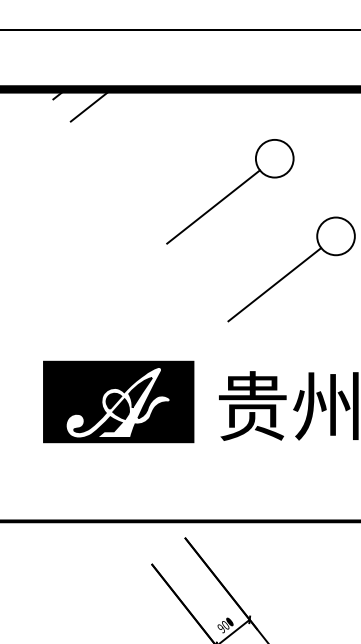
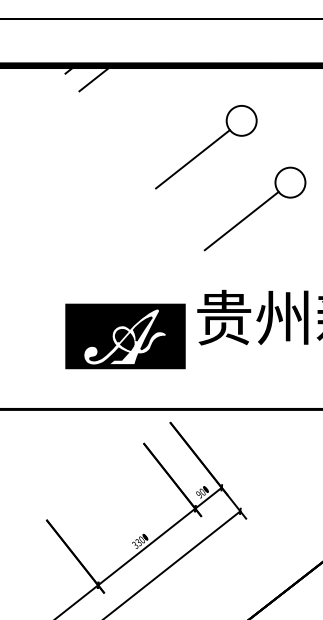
part: (118, 402) -> (125, 336), moved

